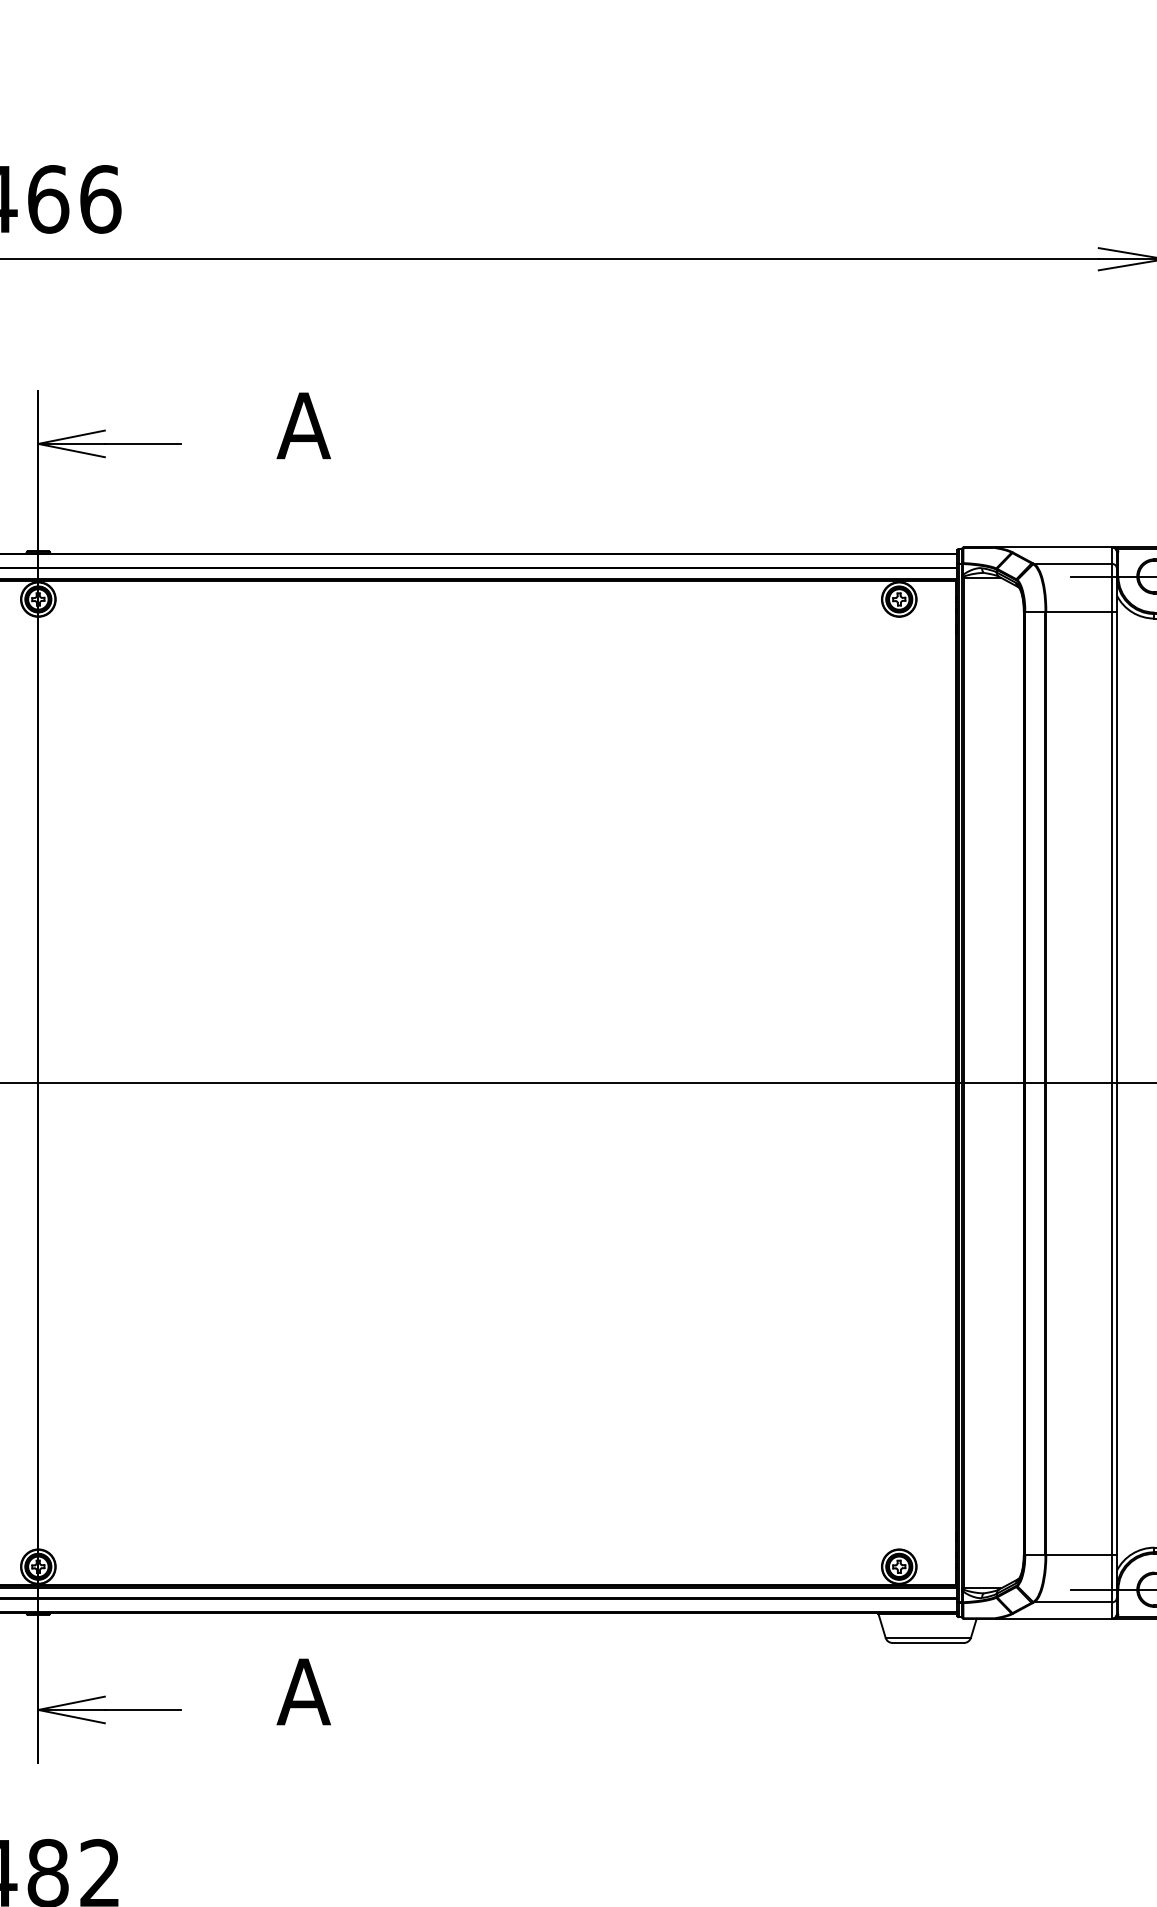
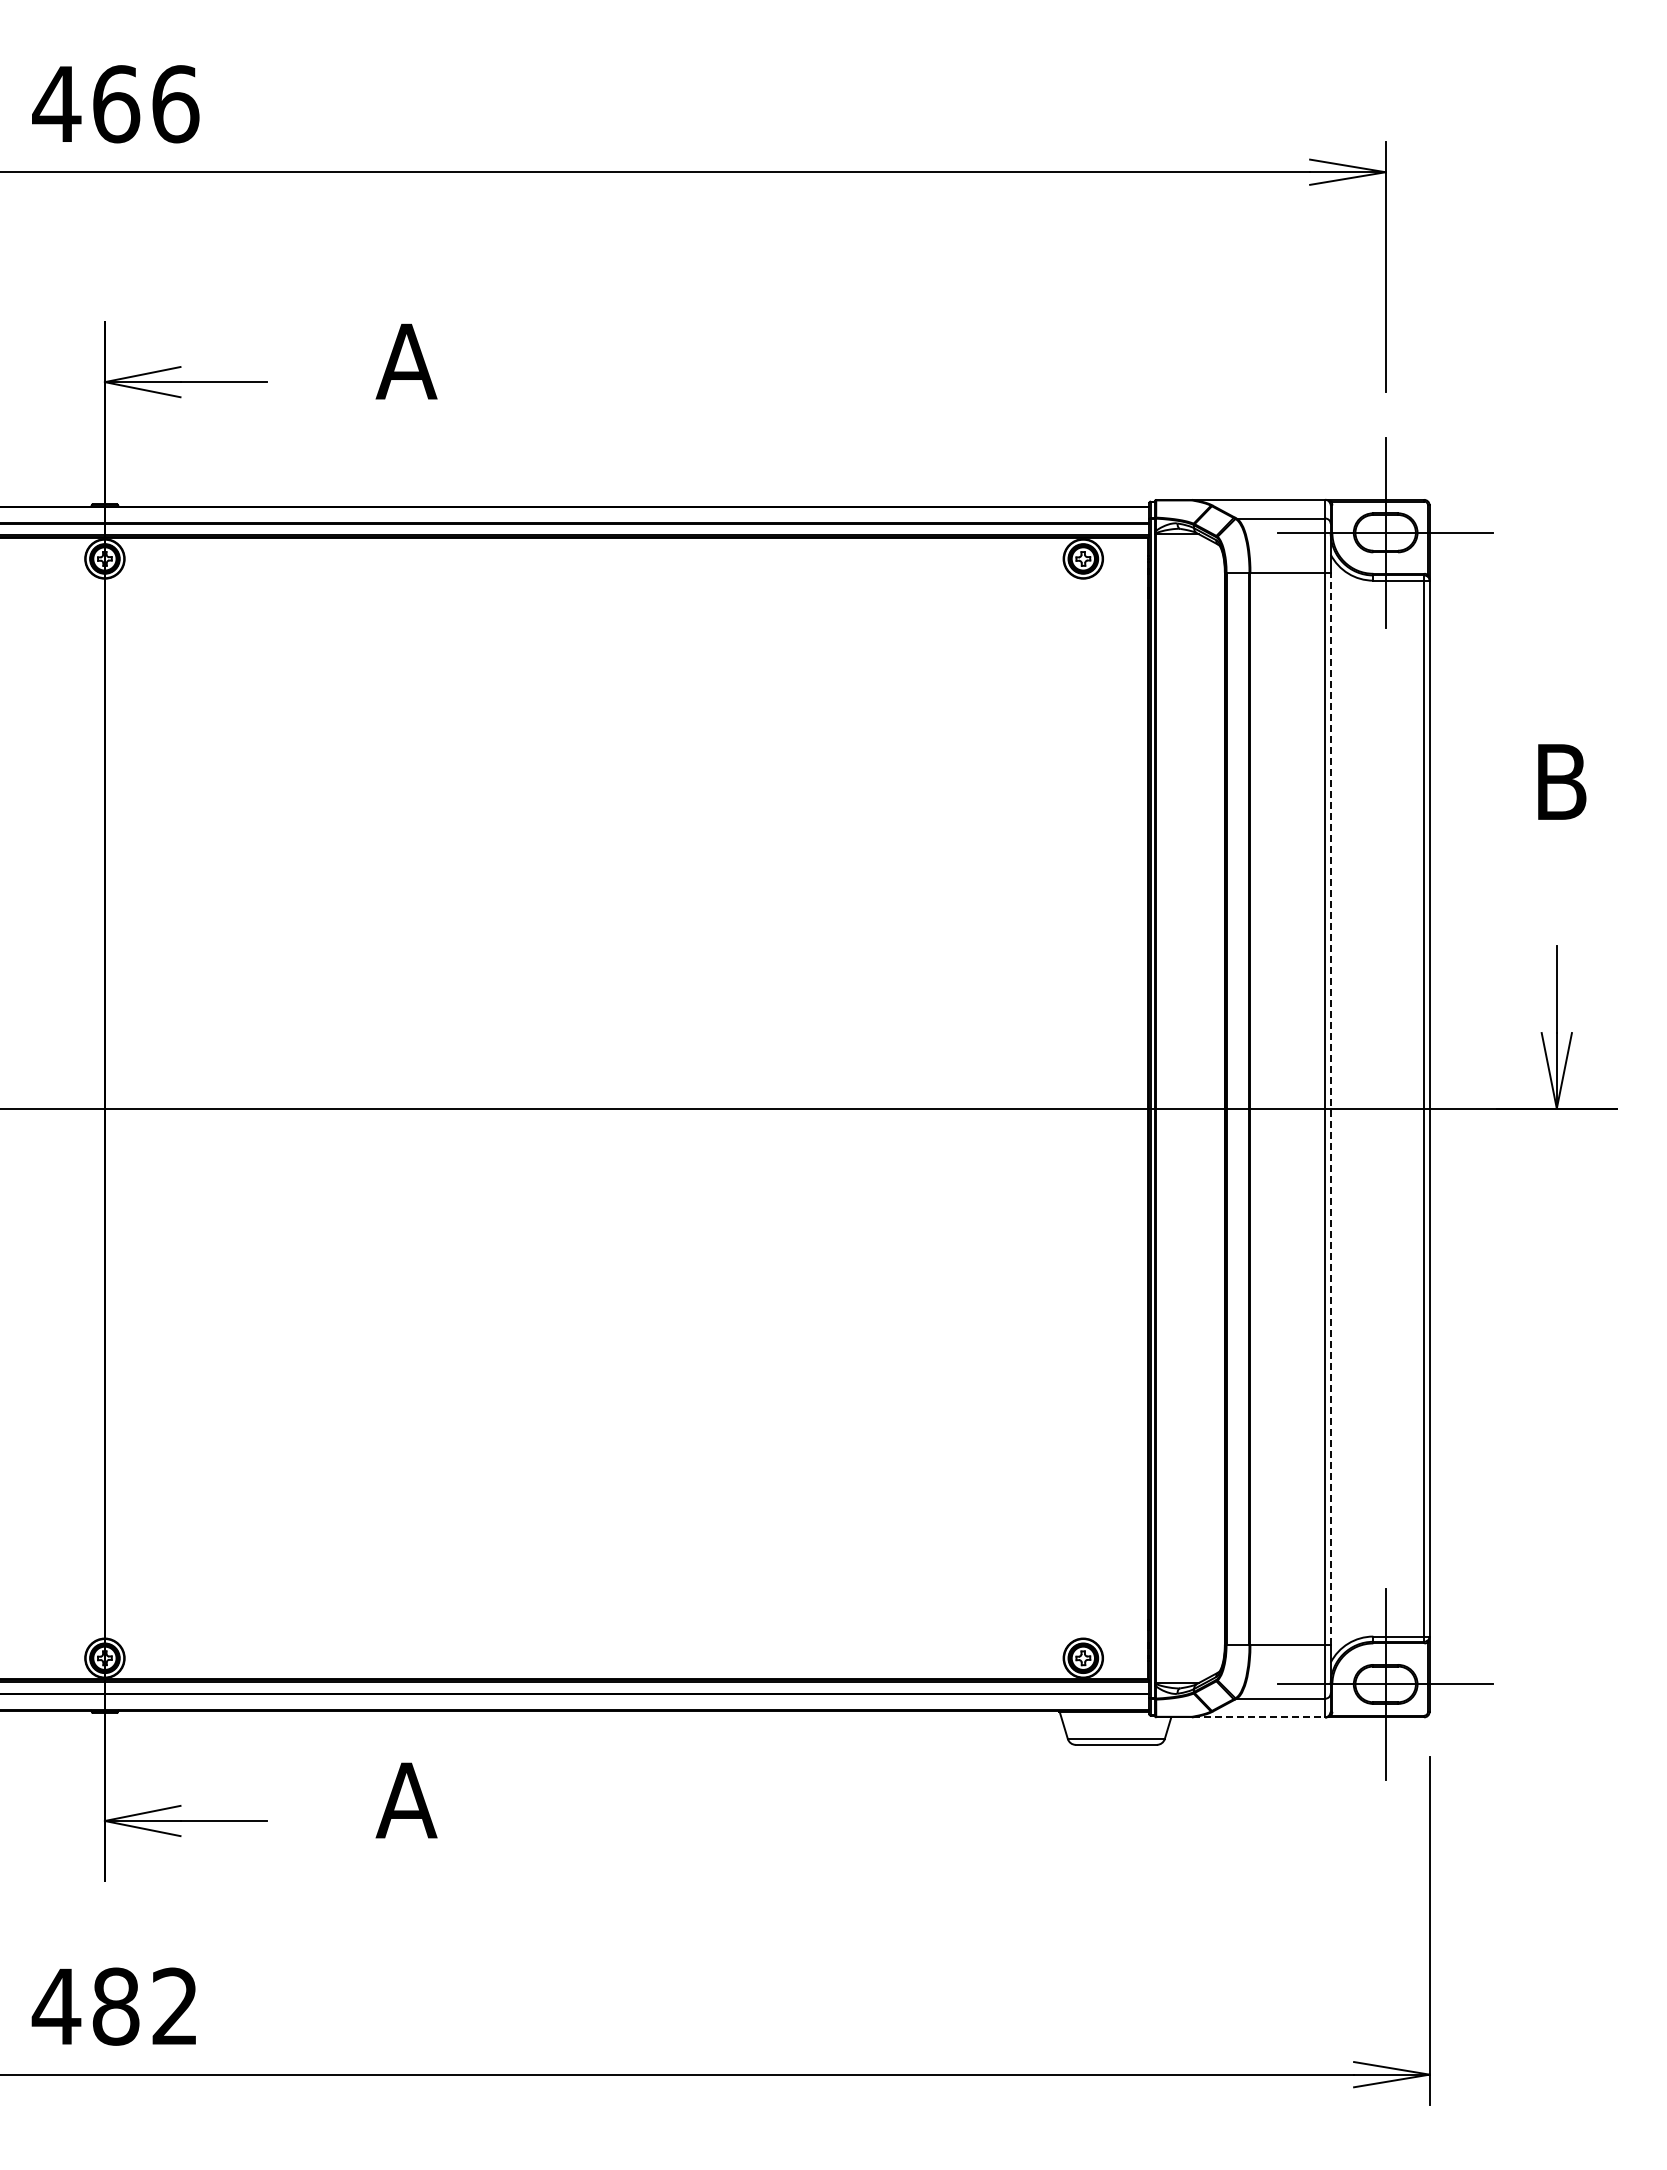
line: (1116, 1083) -> (1330, 1108), solid -> dashed
line: (1054, 1618) -> (1259, 1717), solid -> dashed

